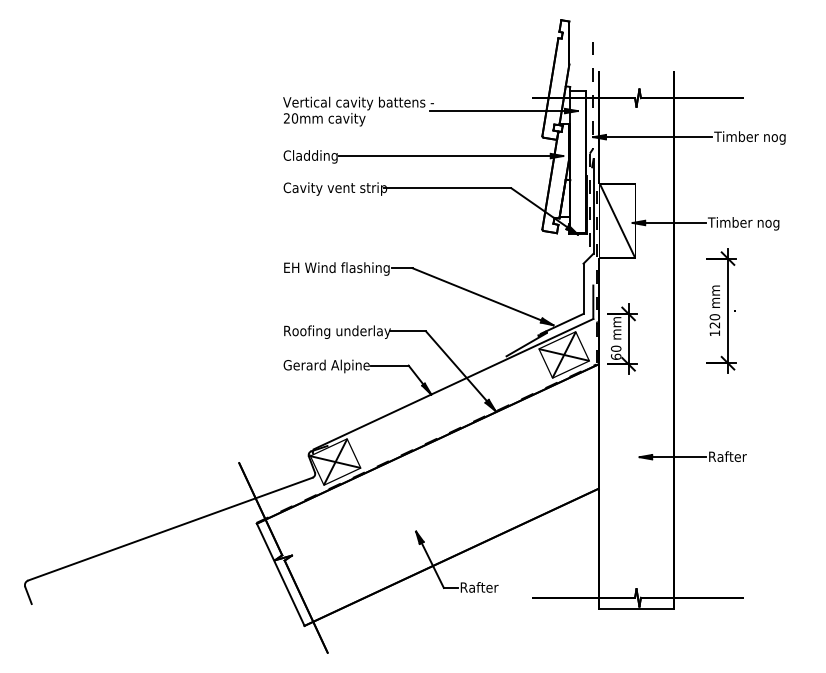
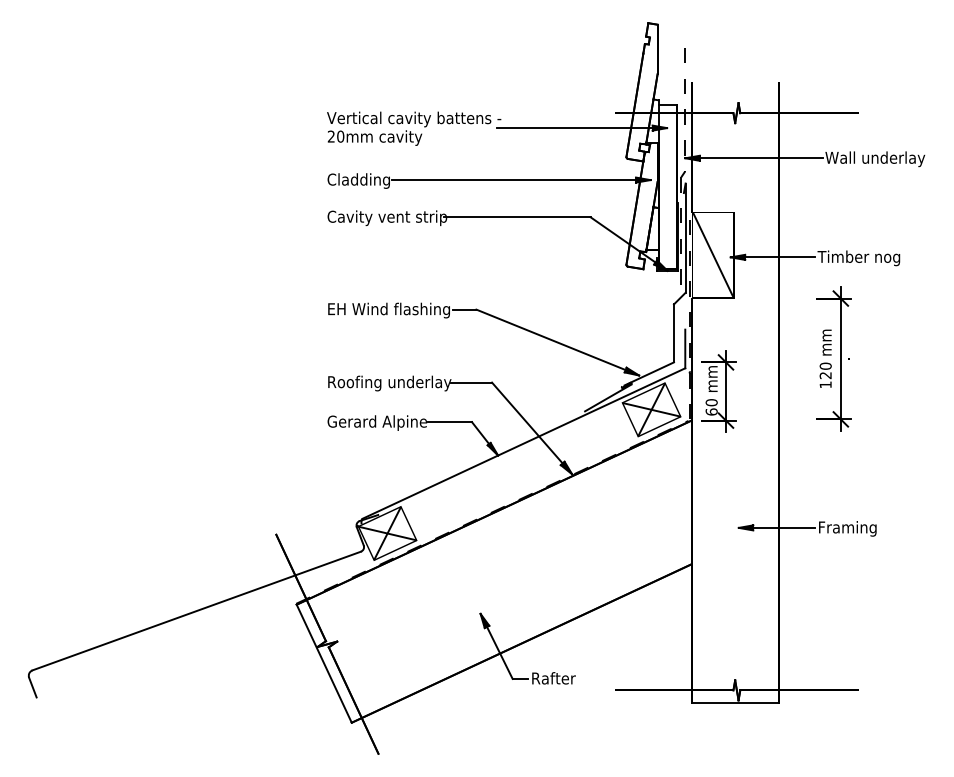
text: (757, 138) -> (874, 159), Timber nog -> Wall underlay
text: (734, 457) -> (848, 528), Rafter -> Framing

